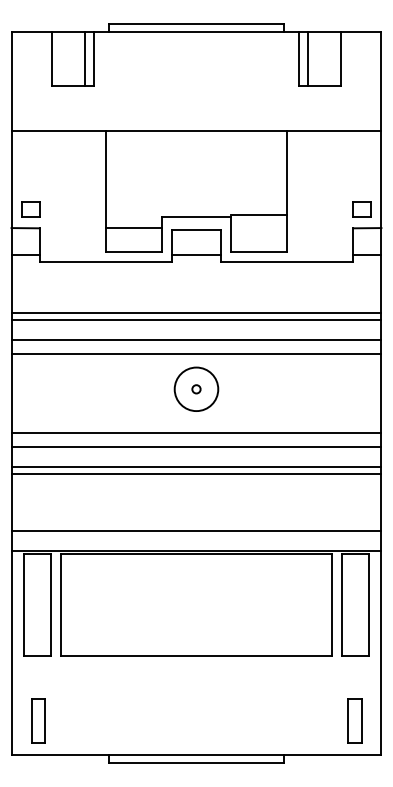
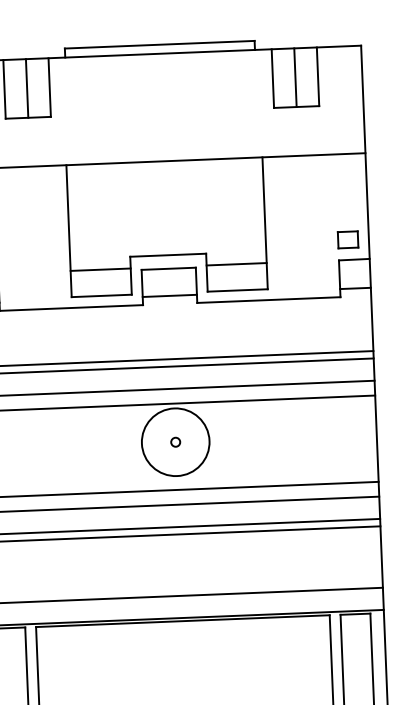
line: (85, 58) -> (27, 88), moved
line: (307, 58) -> (294, 77), moved
line: (258, 215) -> (236, 264), moved
circle: (196, 389) -> (175, 442), size x1.43

